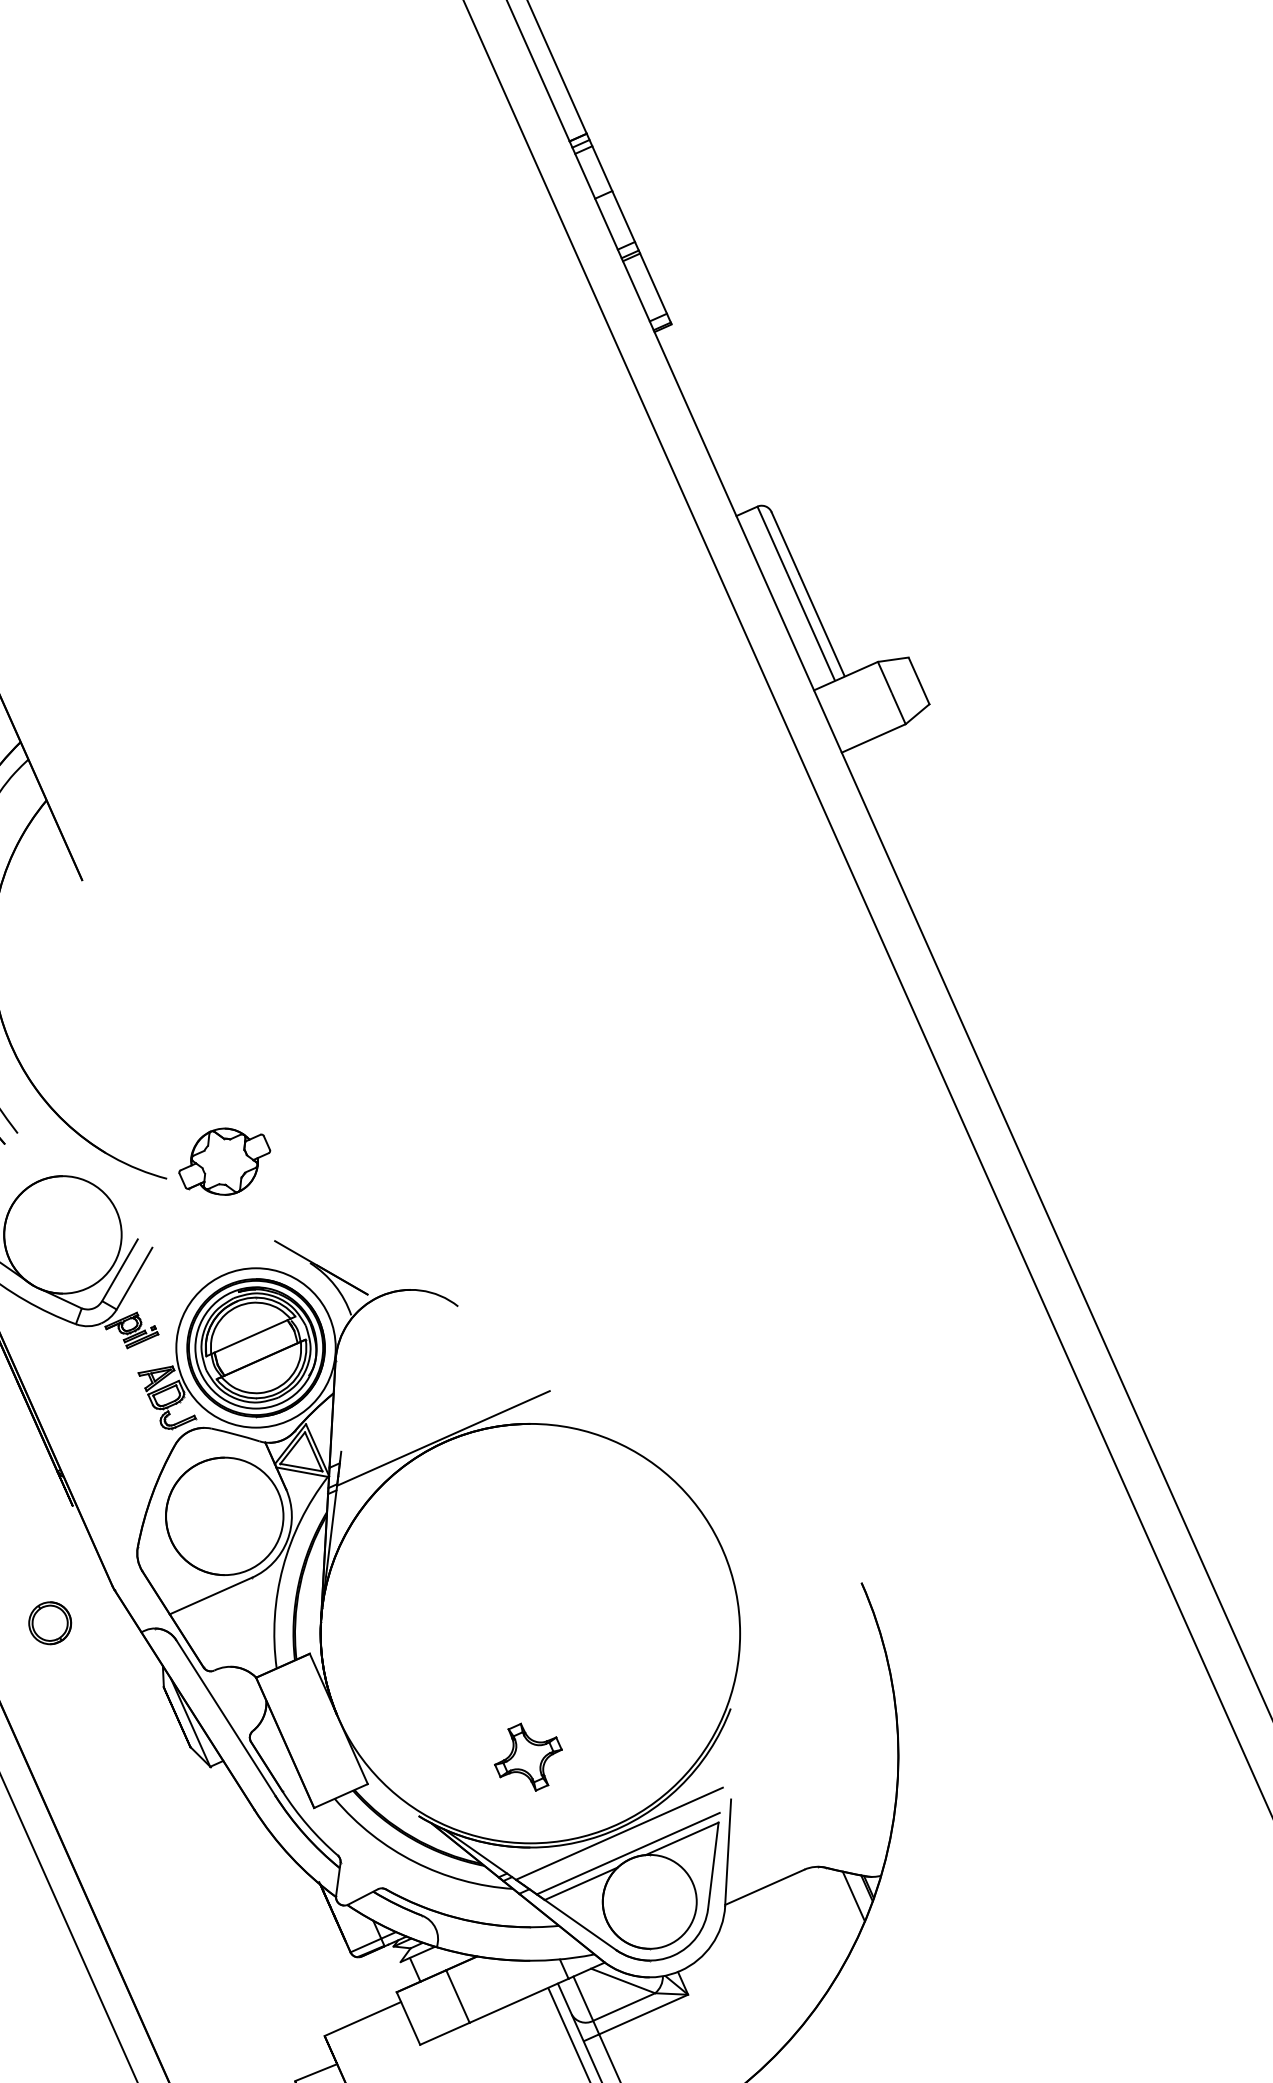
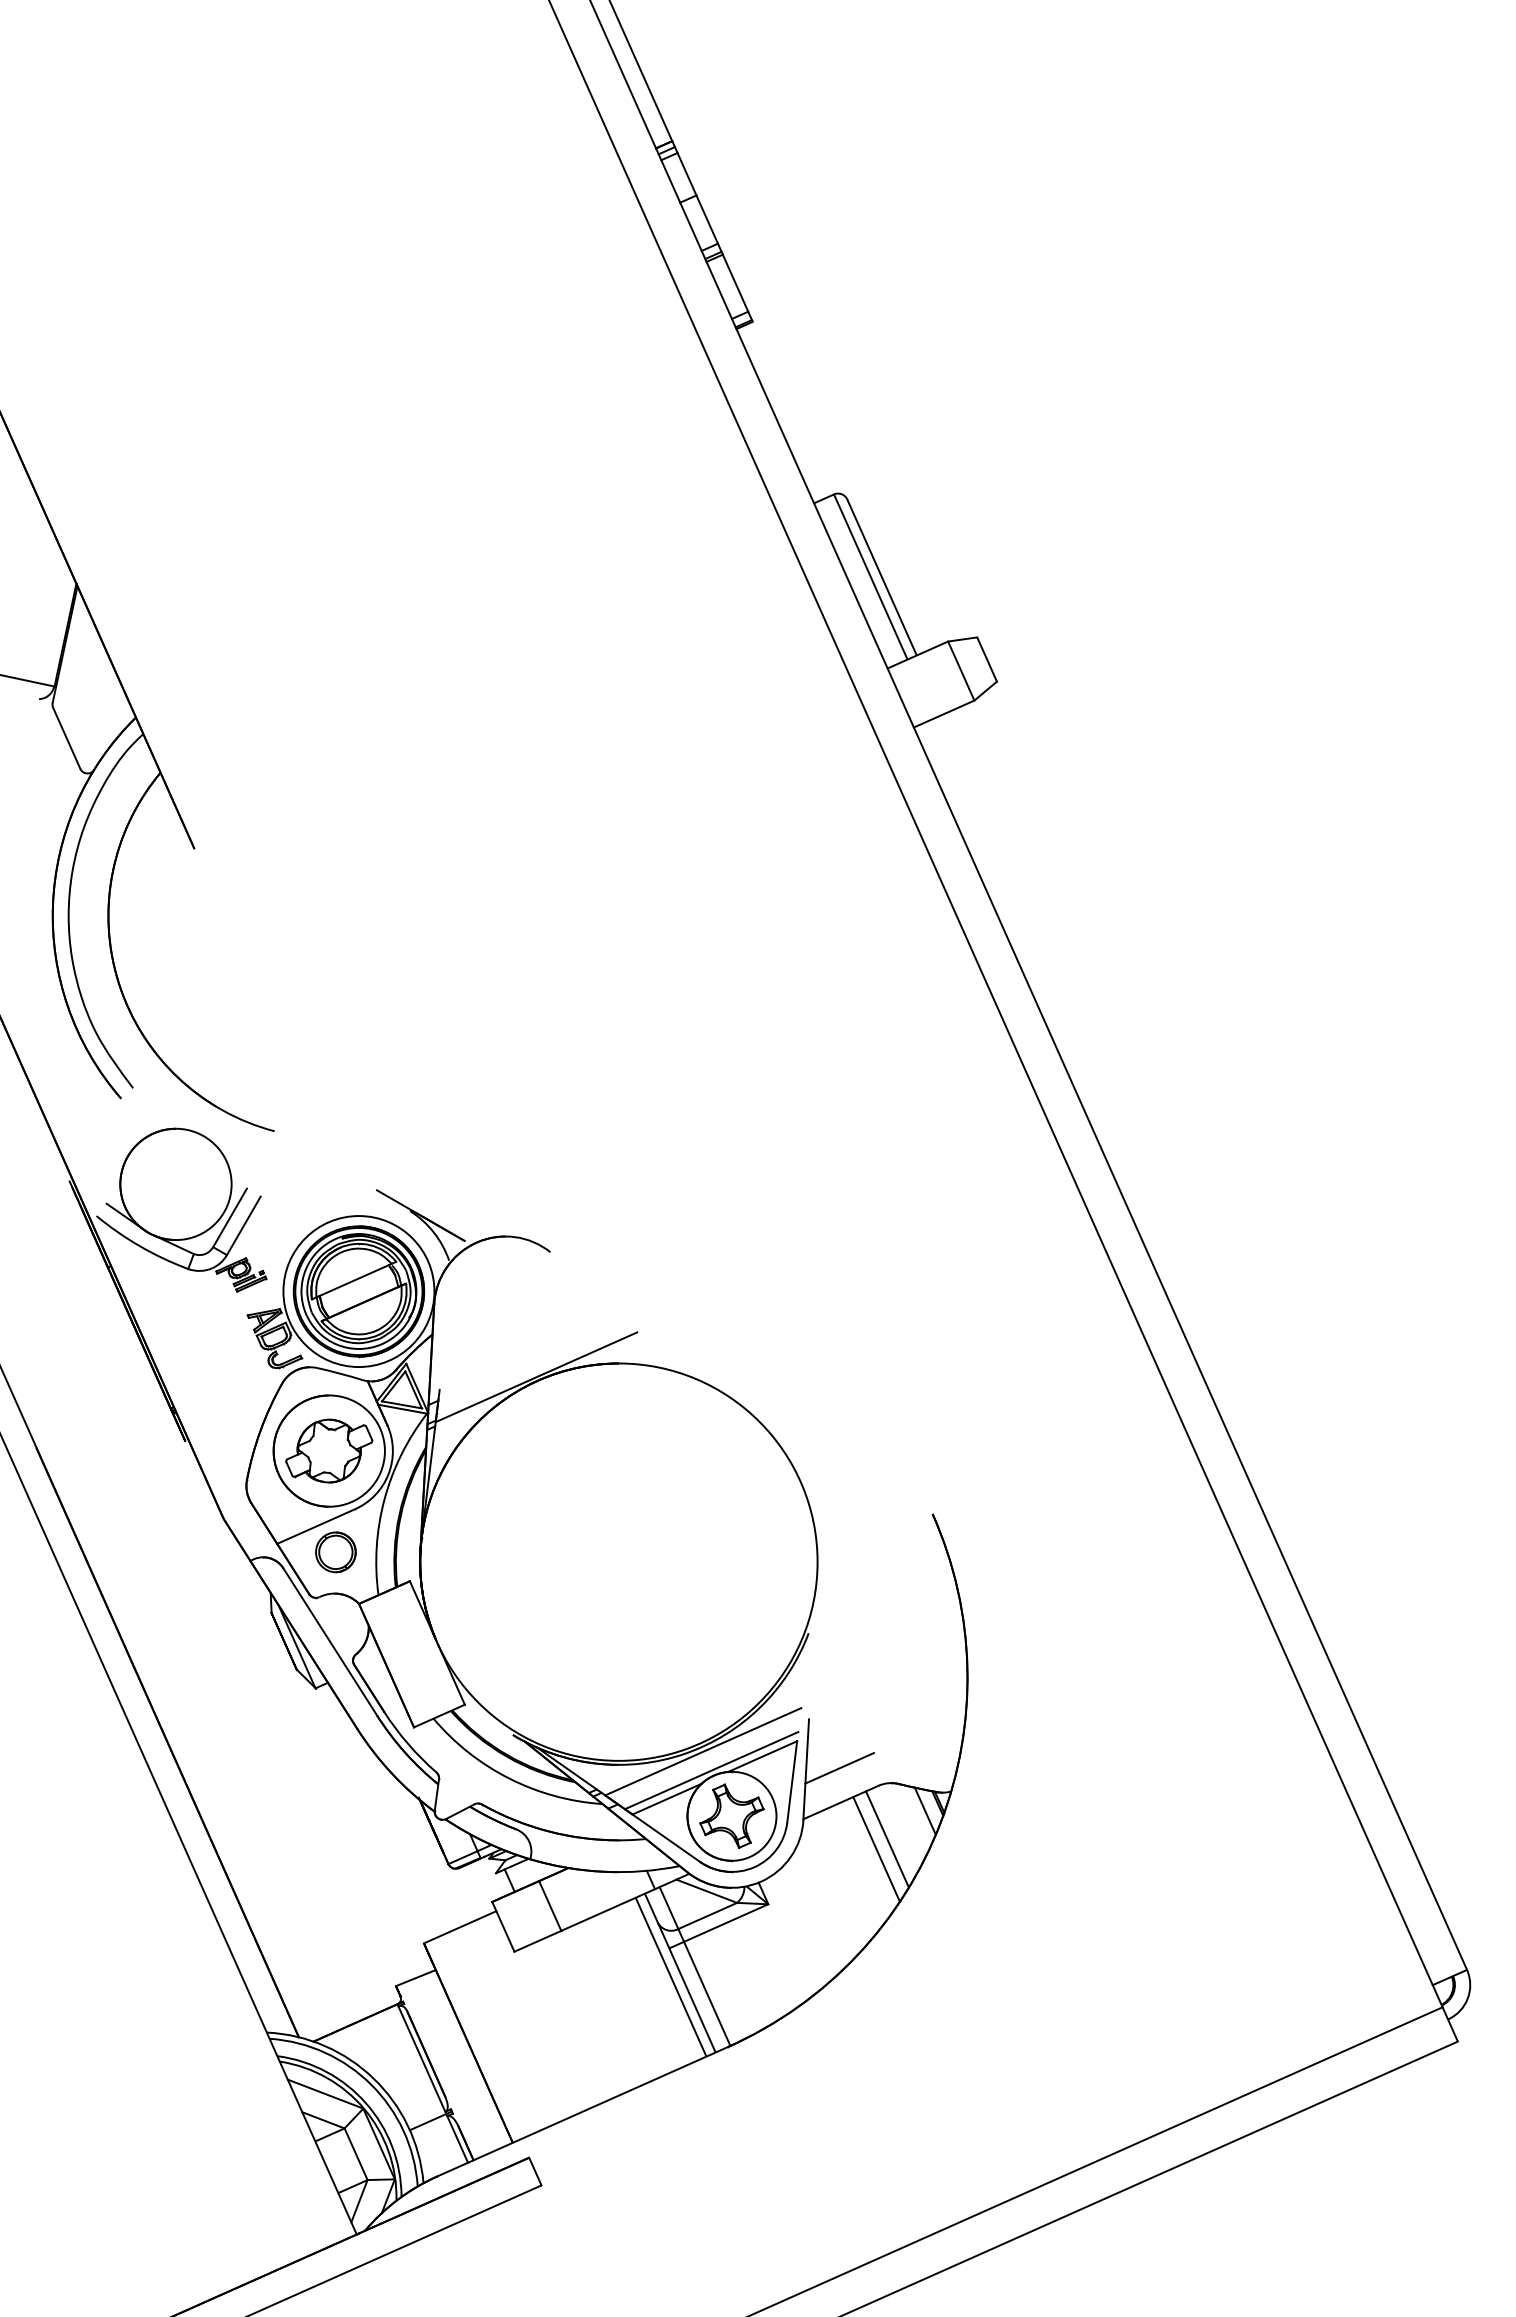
part: (224, 1161) -> (329, 1450), moved
part: (49, 1623) -> (335, 1552), moved
part: (527, 1756) -> (731, 1815), moved
line: (763, 1851) -> (839, 1768), added
line: (813, 1926) -> (887, 1839), added
line: (802, 1936) -> (876, 1849), added

